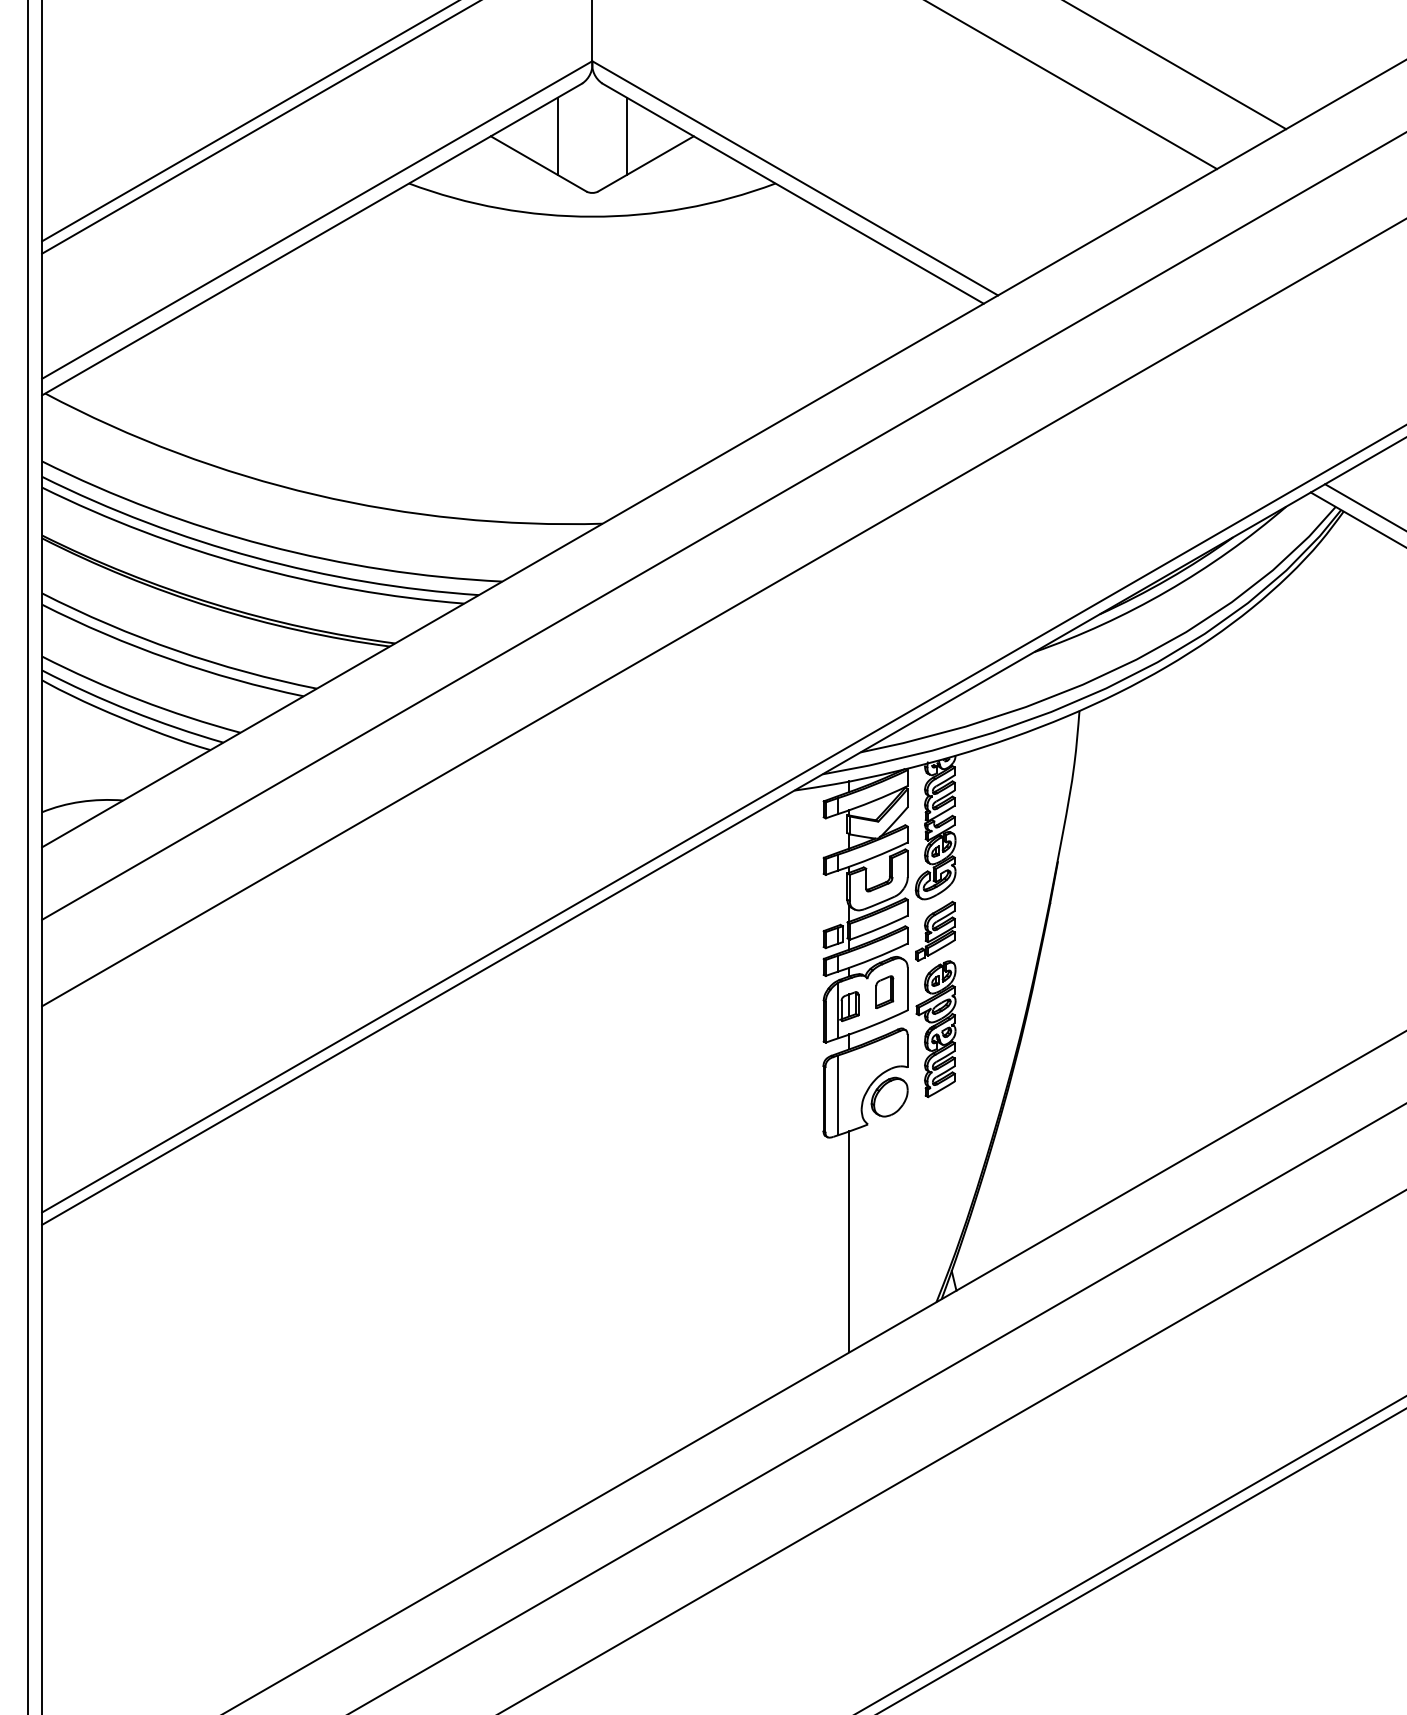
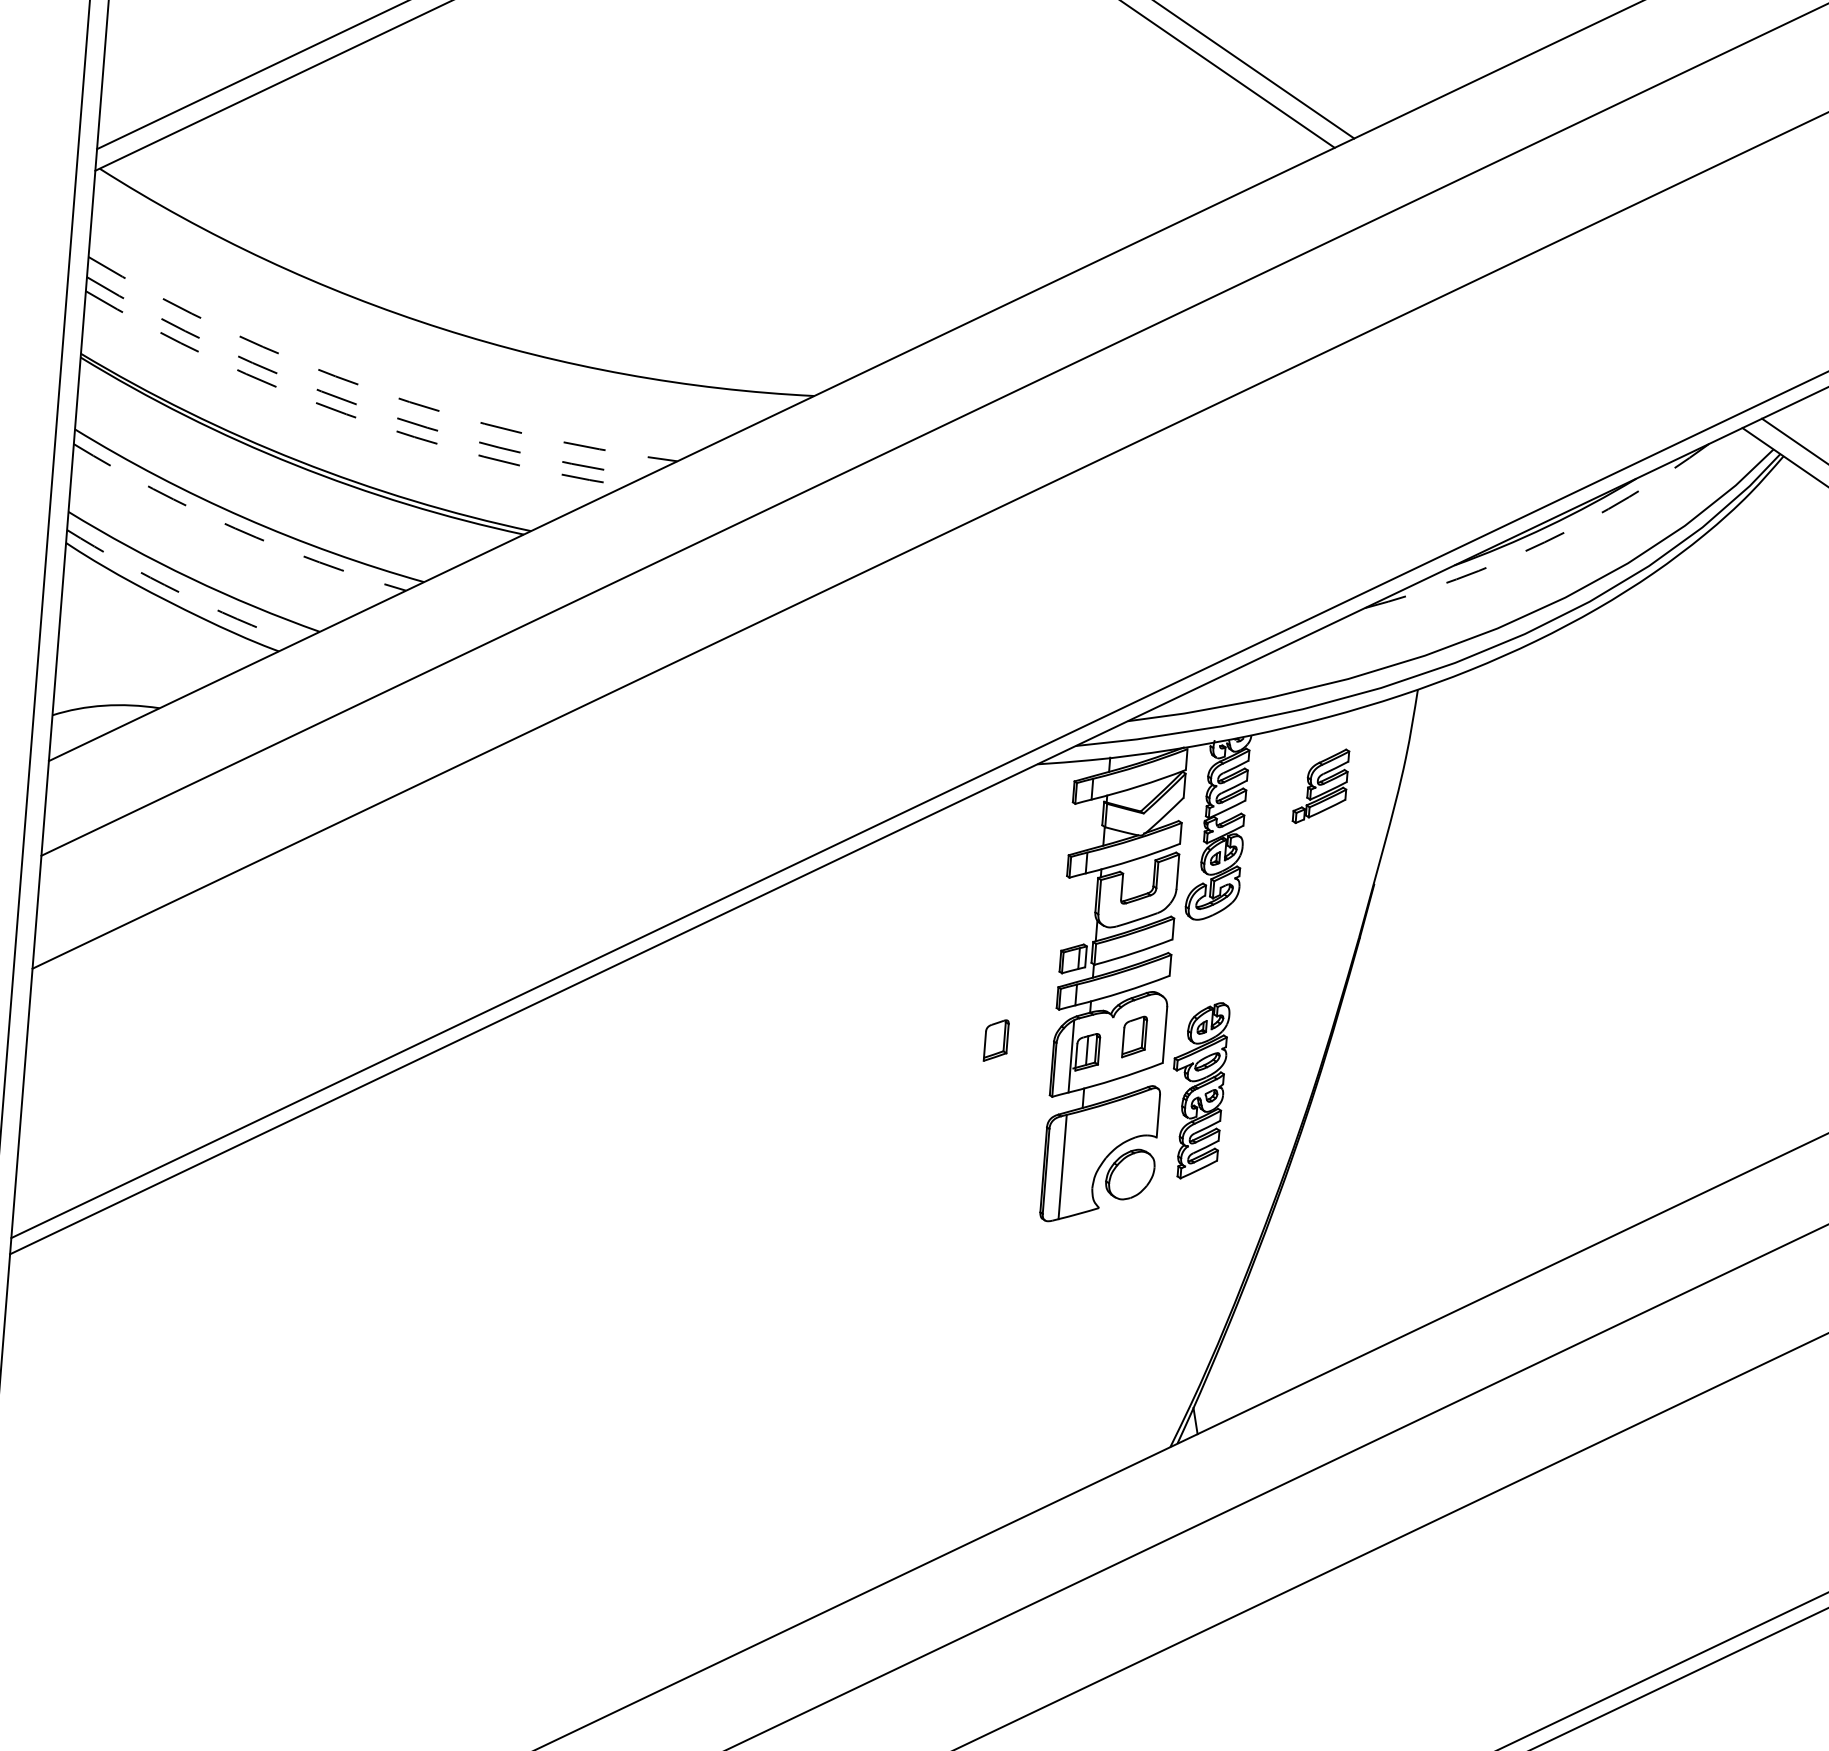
arc: (266, 545) -> (373, 389), solid -> dashed
arc: (254, 557) -> (356, 404), solid -> dashed
arc: (247, 565) -> (346, 414), solid -> dashed
arc: (1167, 591) -> (1545, 542), solid -> dashed
arc: (169, 659) -> (234, 528), solid -> dashed
arc: (131, 711) -> (179, 592), solid -> dashed
part: (935, 930) -> (1321, 785), moved
part: (779, 1002) -> (996, 1039), added
line: (849, 1241) -> (1062, 1358), removed

